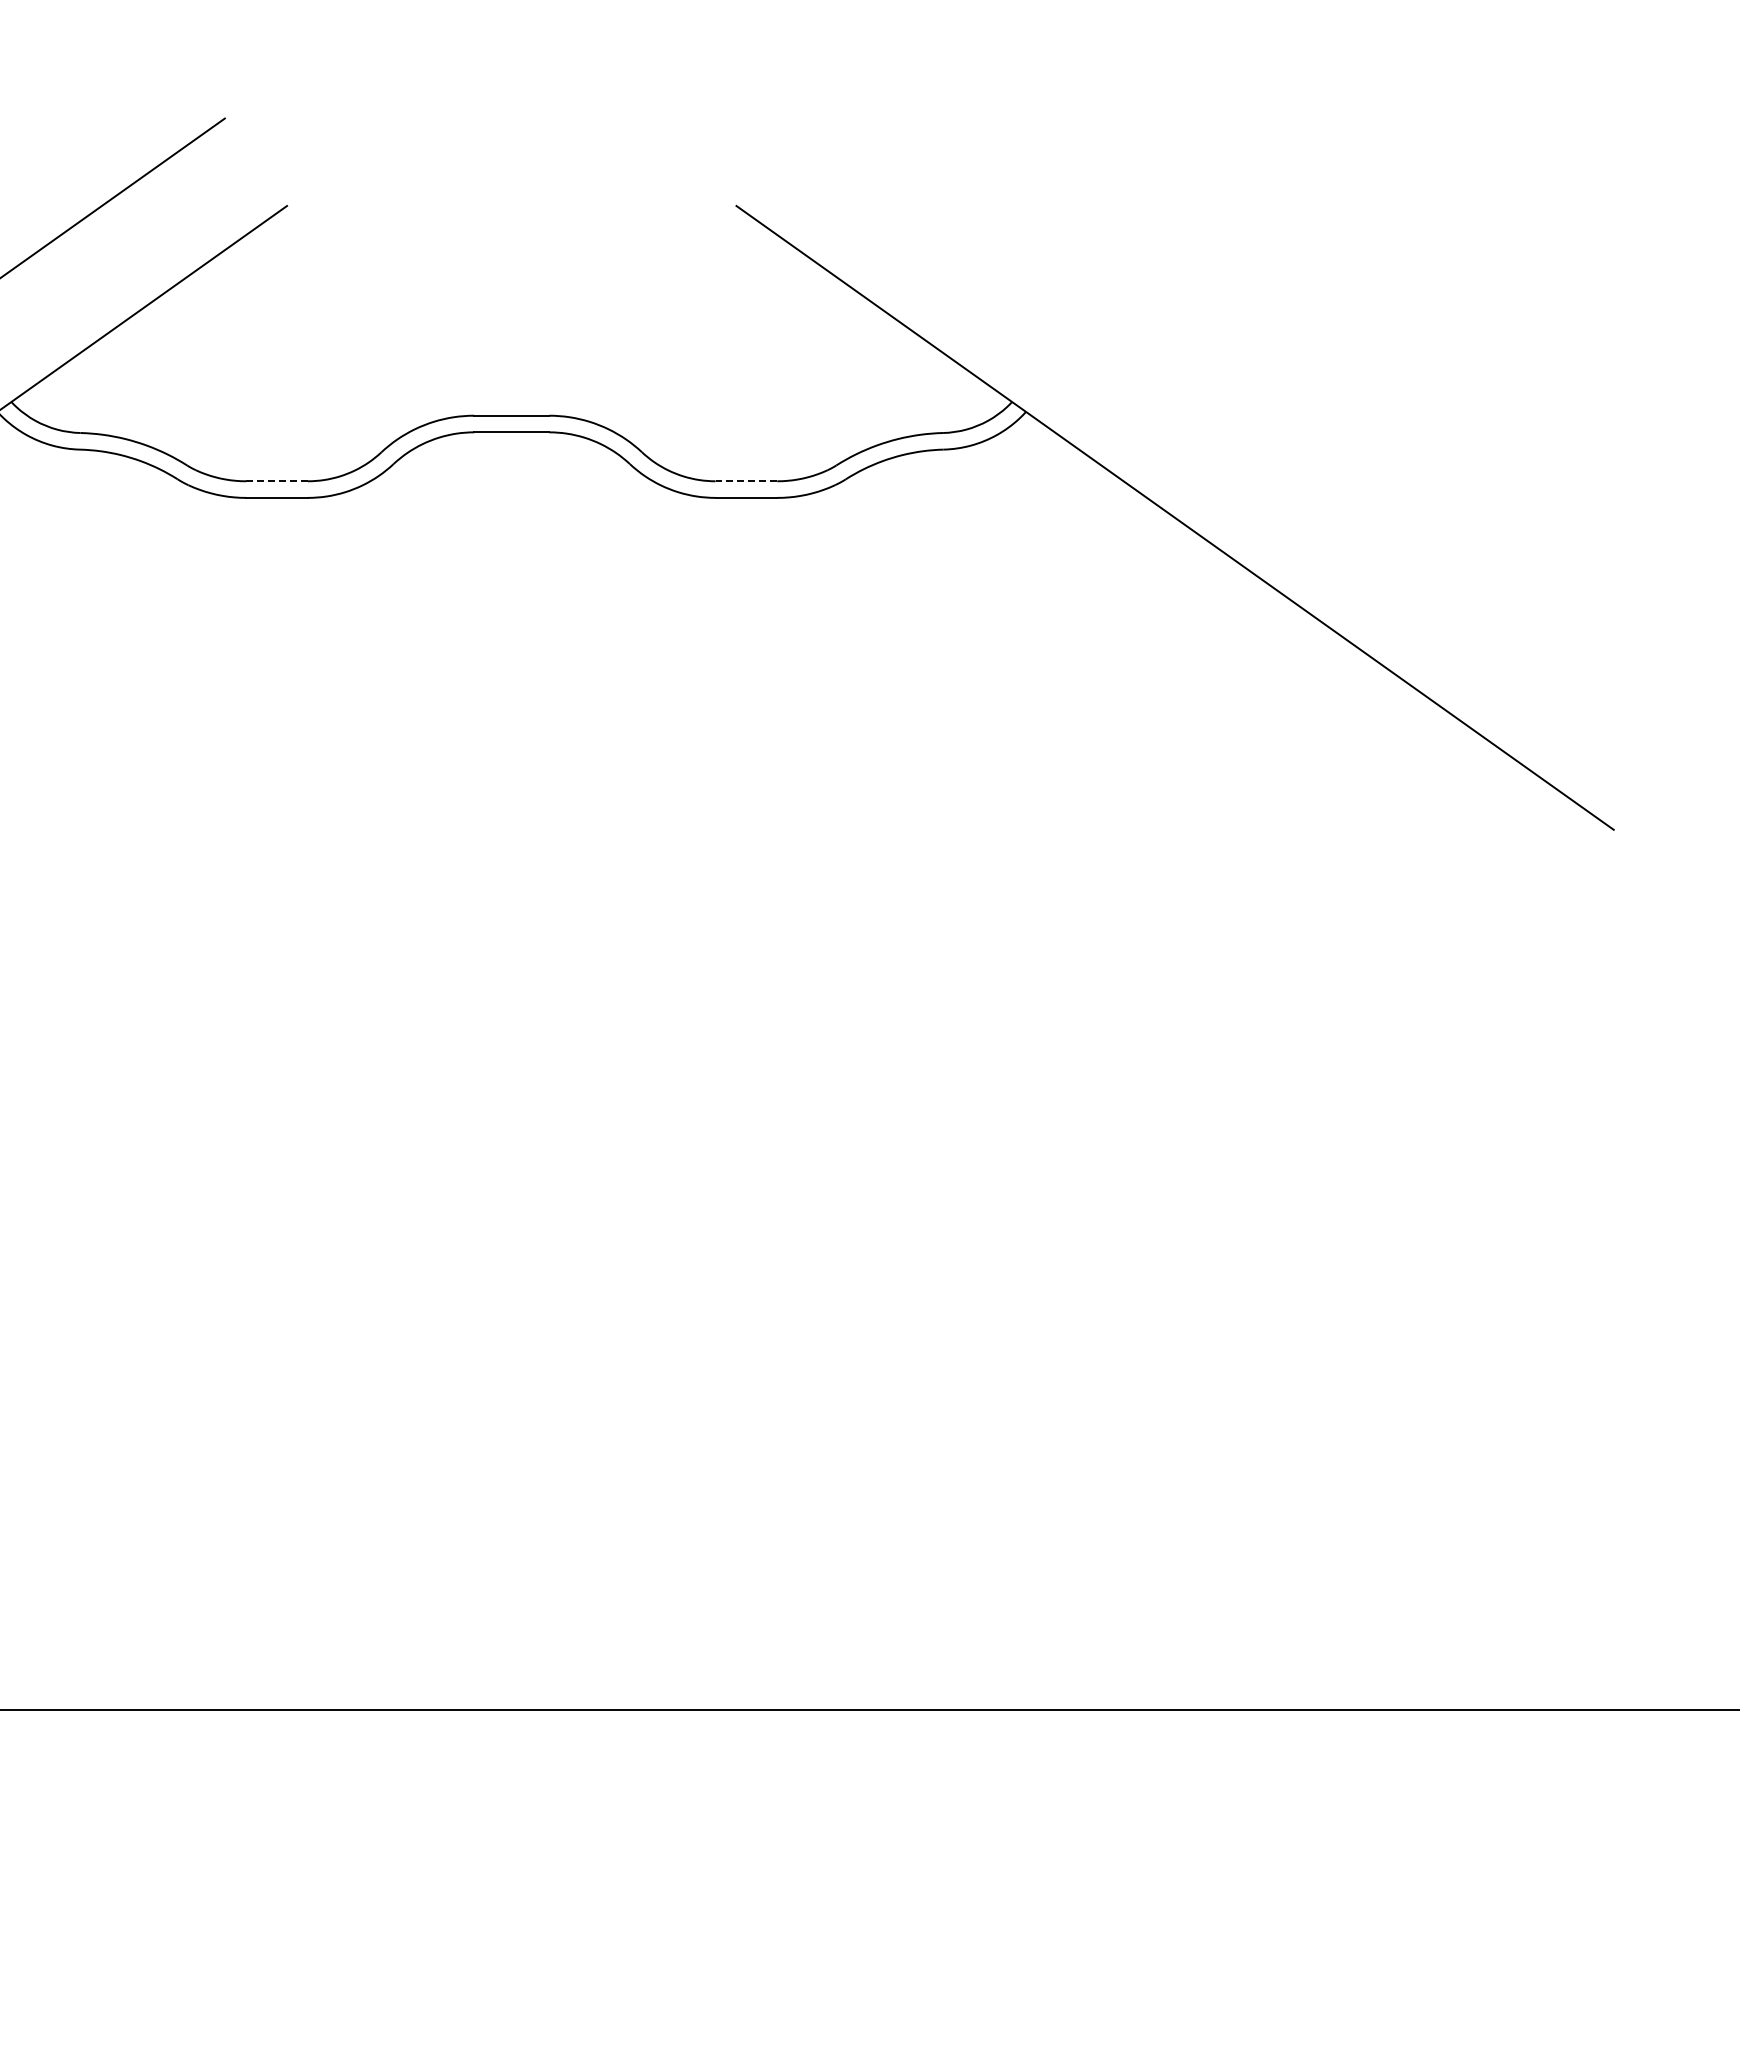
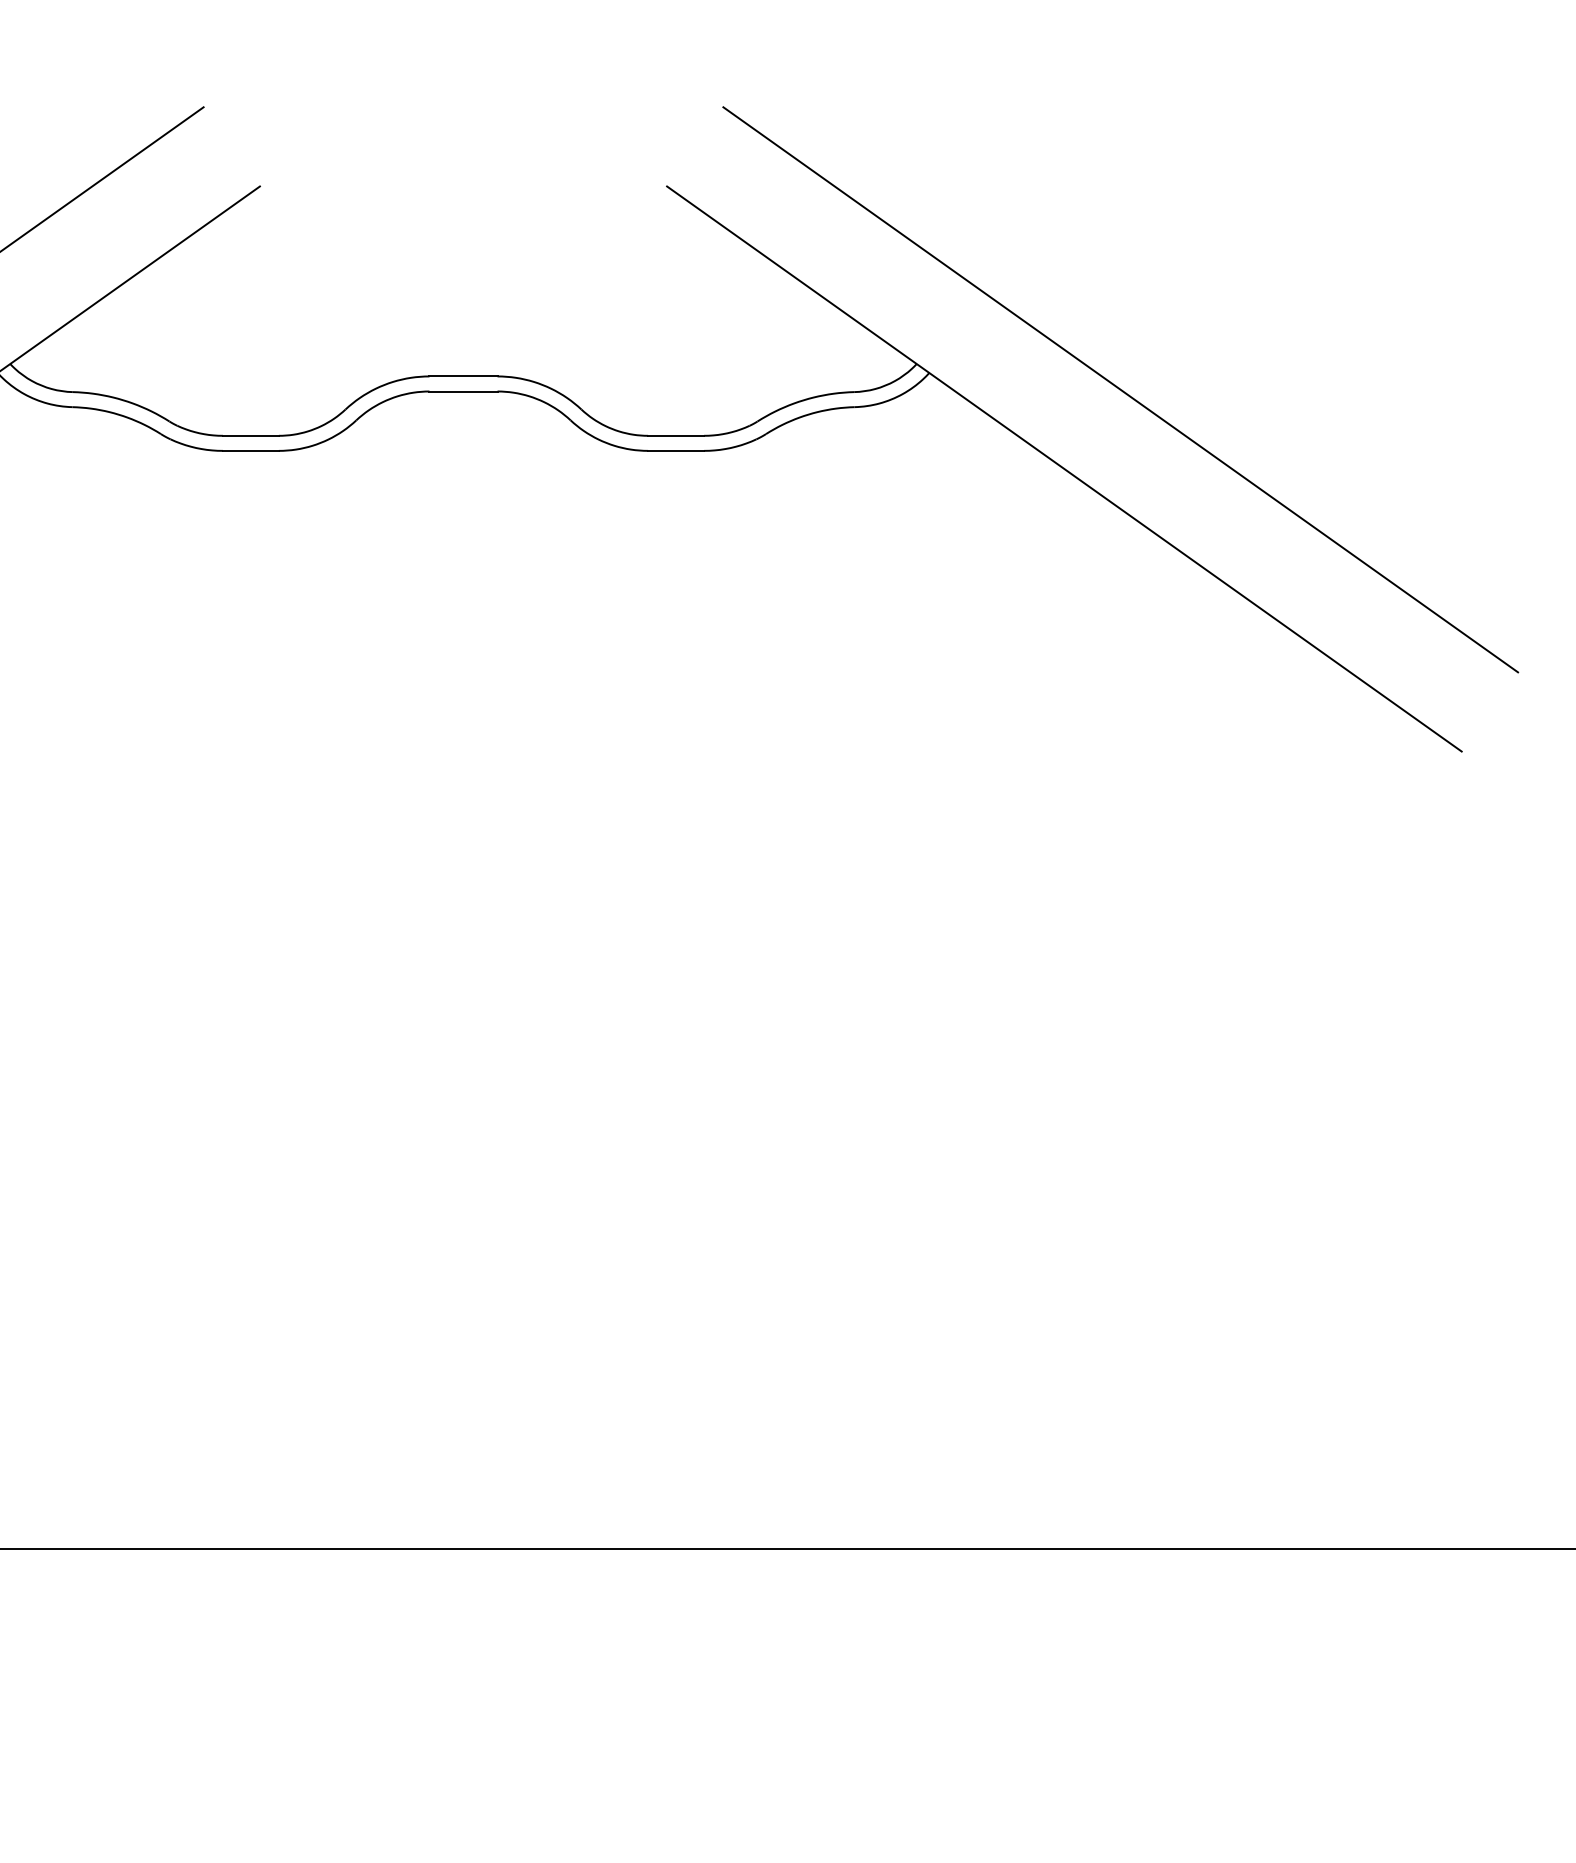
line: (1236, 430) -> (1119, 389), added
line: (277, 481) -> (251, 436), dashed -> solid
line: (746, 481) -> (676, 436), dashed -> solid

